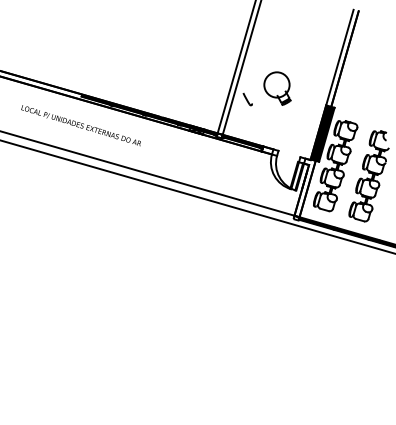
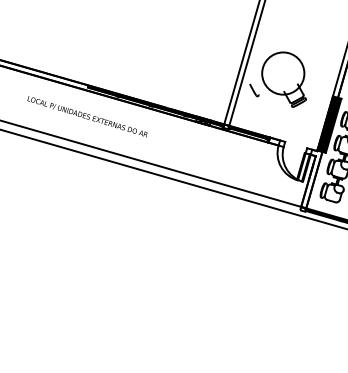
part: (277, 88) -> (284, 79), size x1.67

